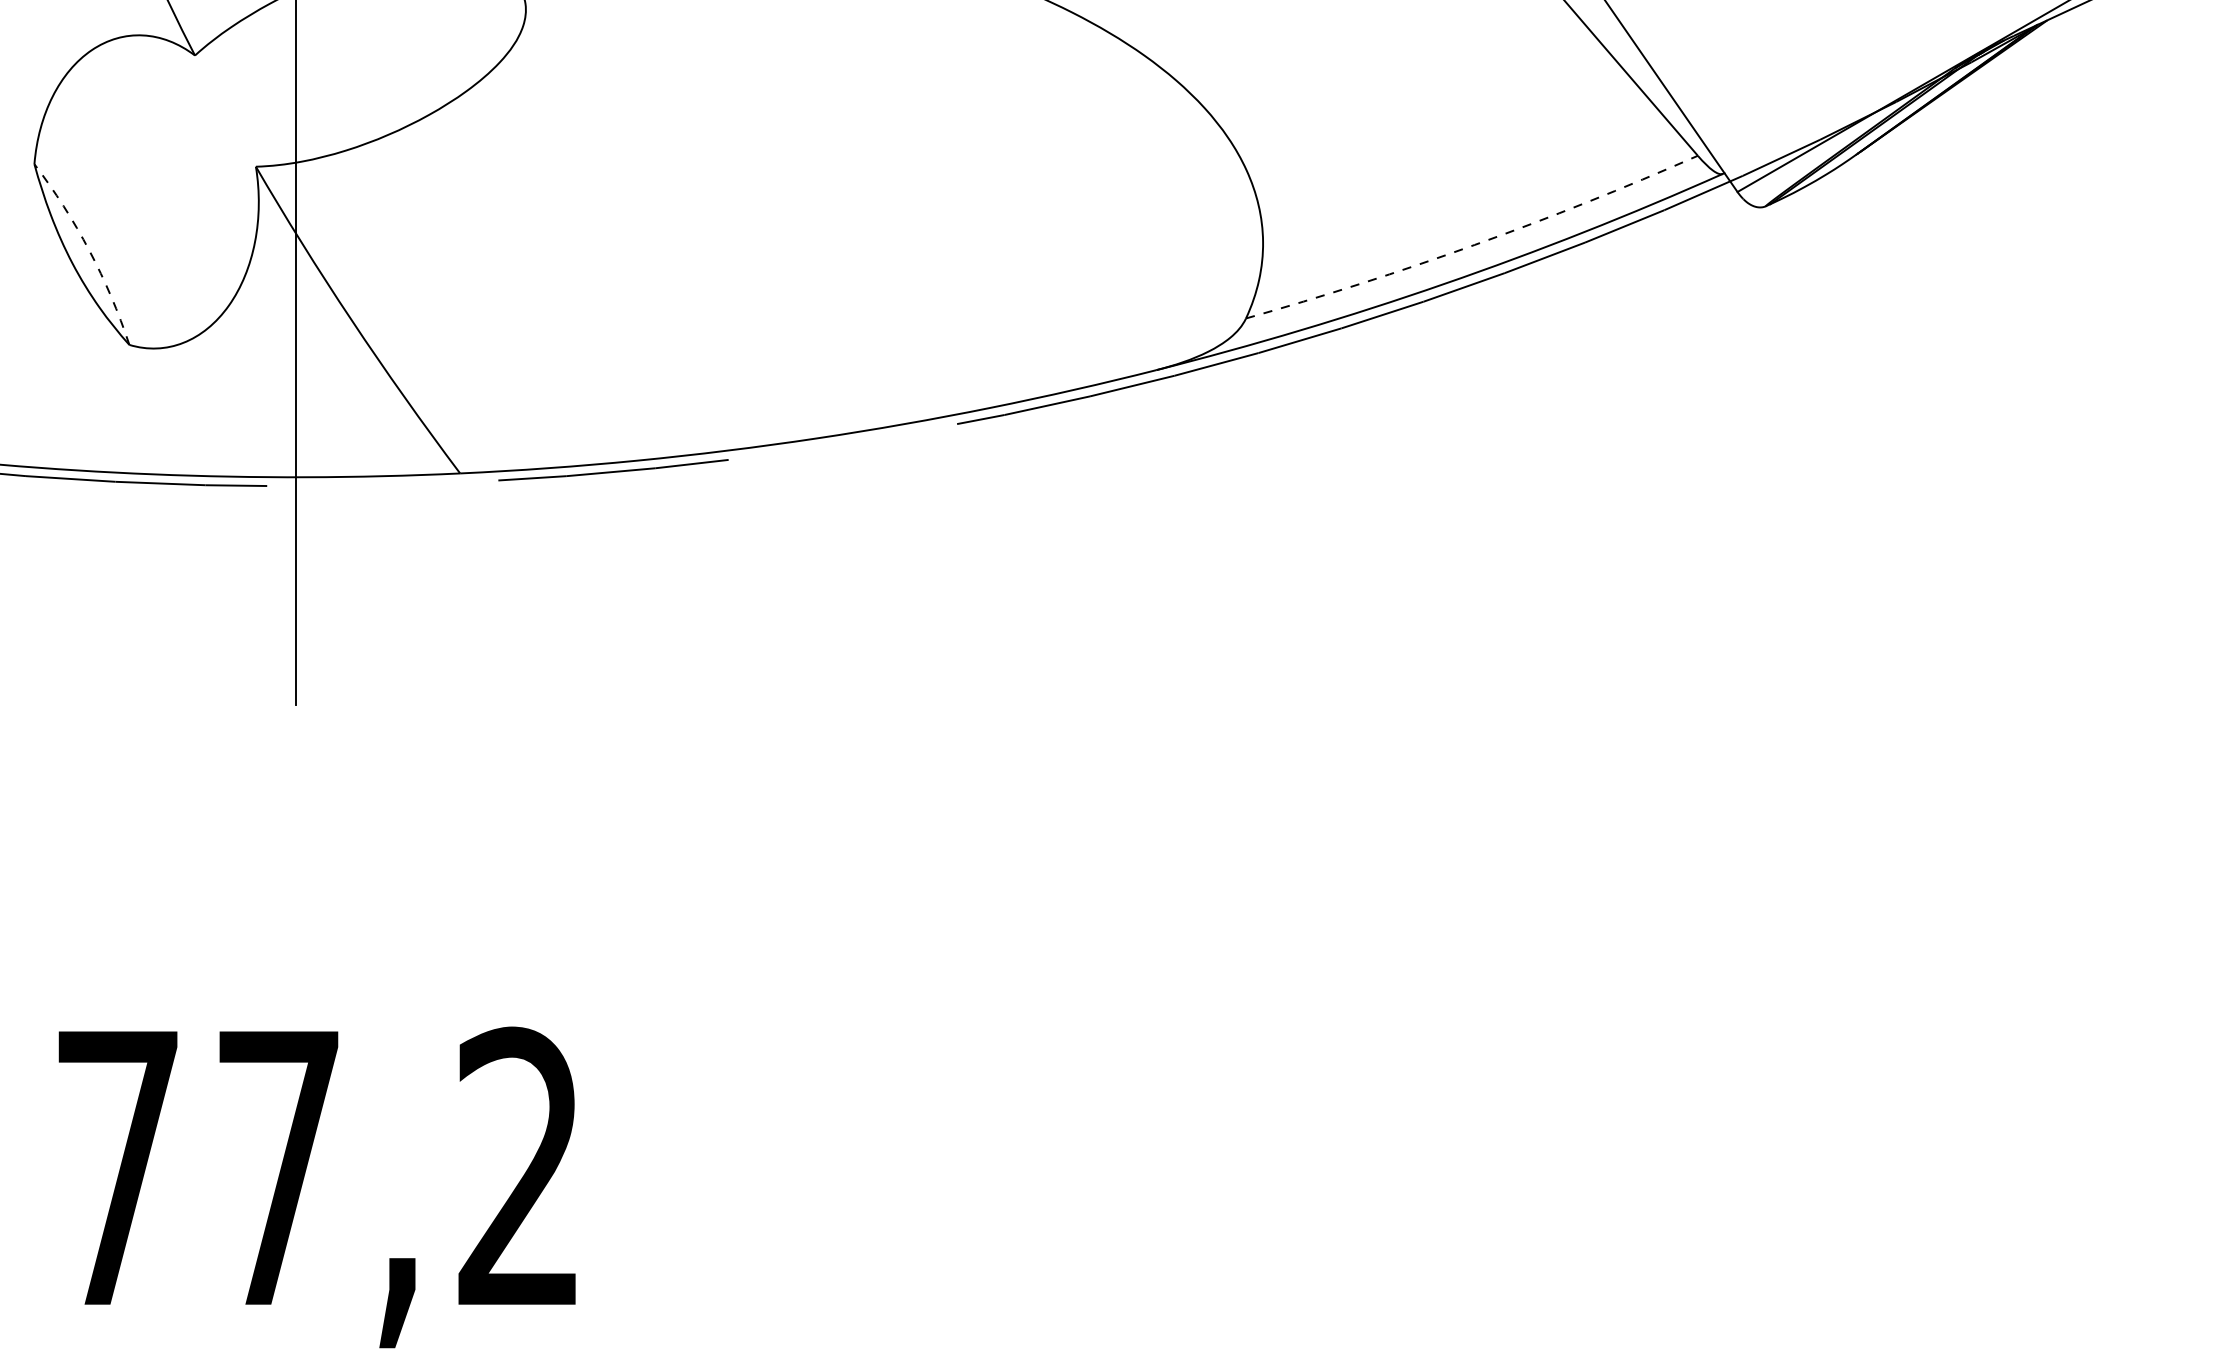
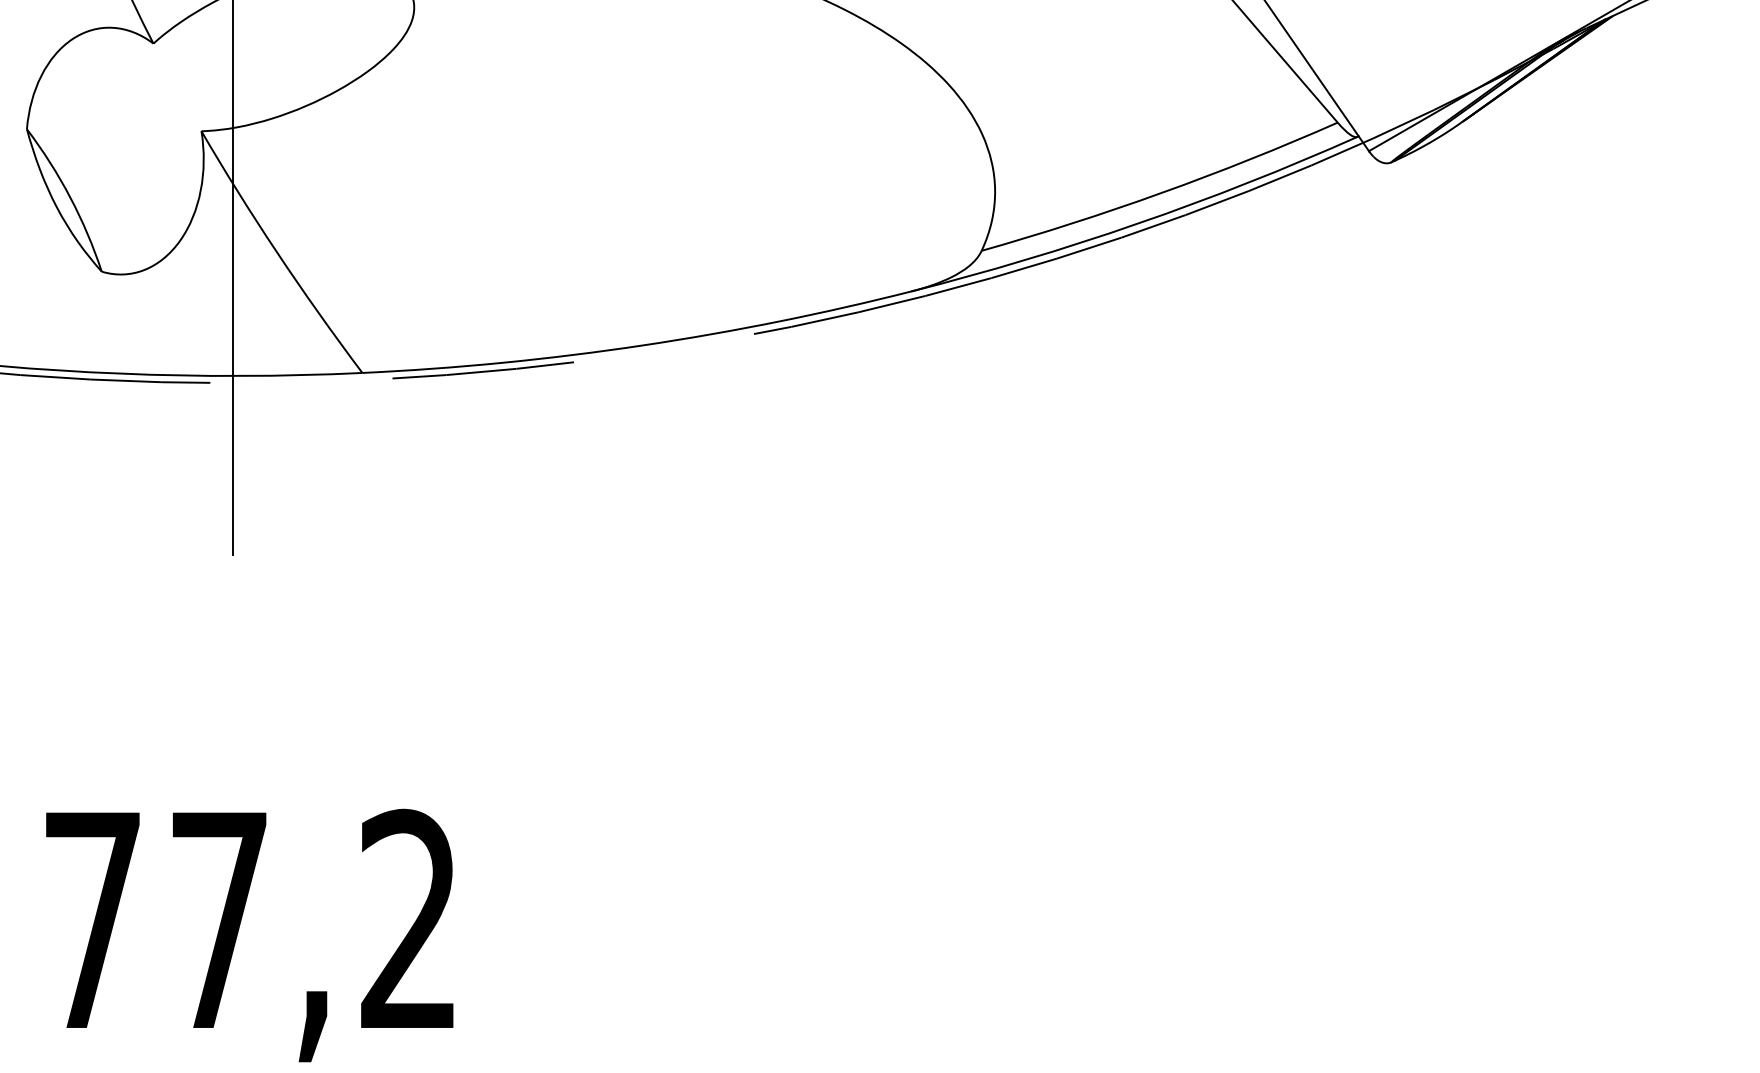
arc: (1474, 244) -> (1161, 192), dashed -> solid
arc: (89, 250) -> (70, 197), dashed -> solid

